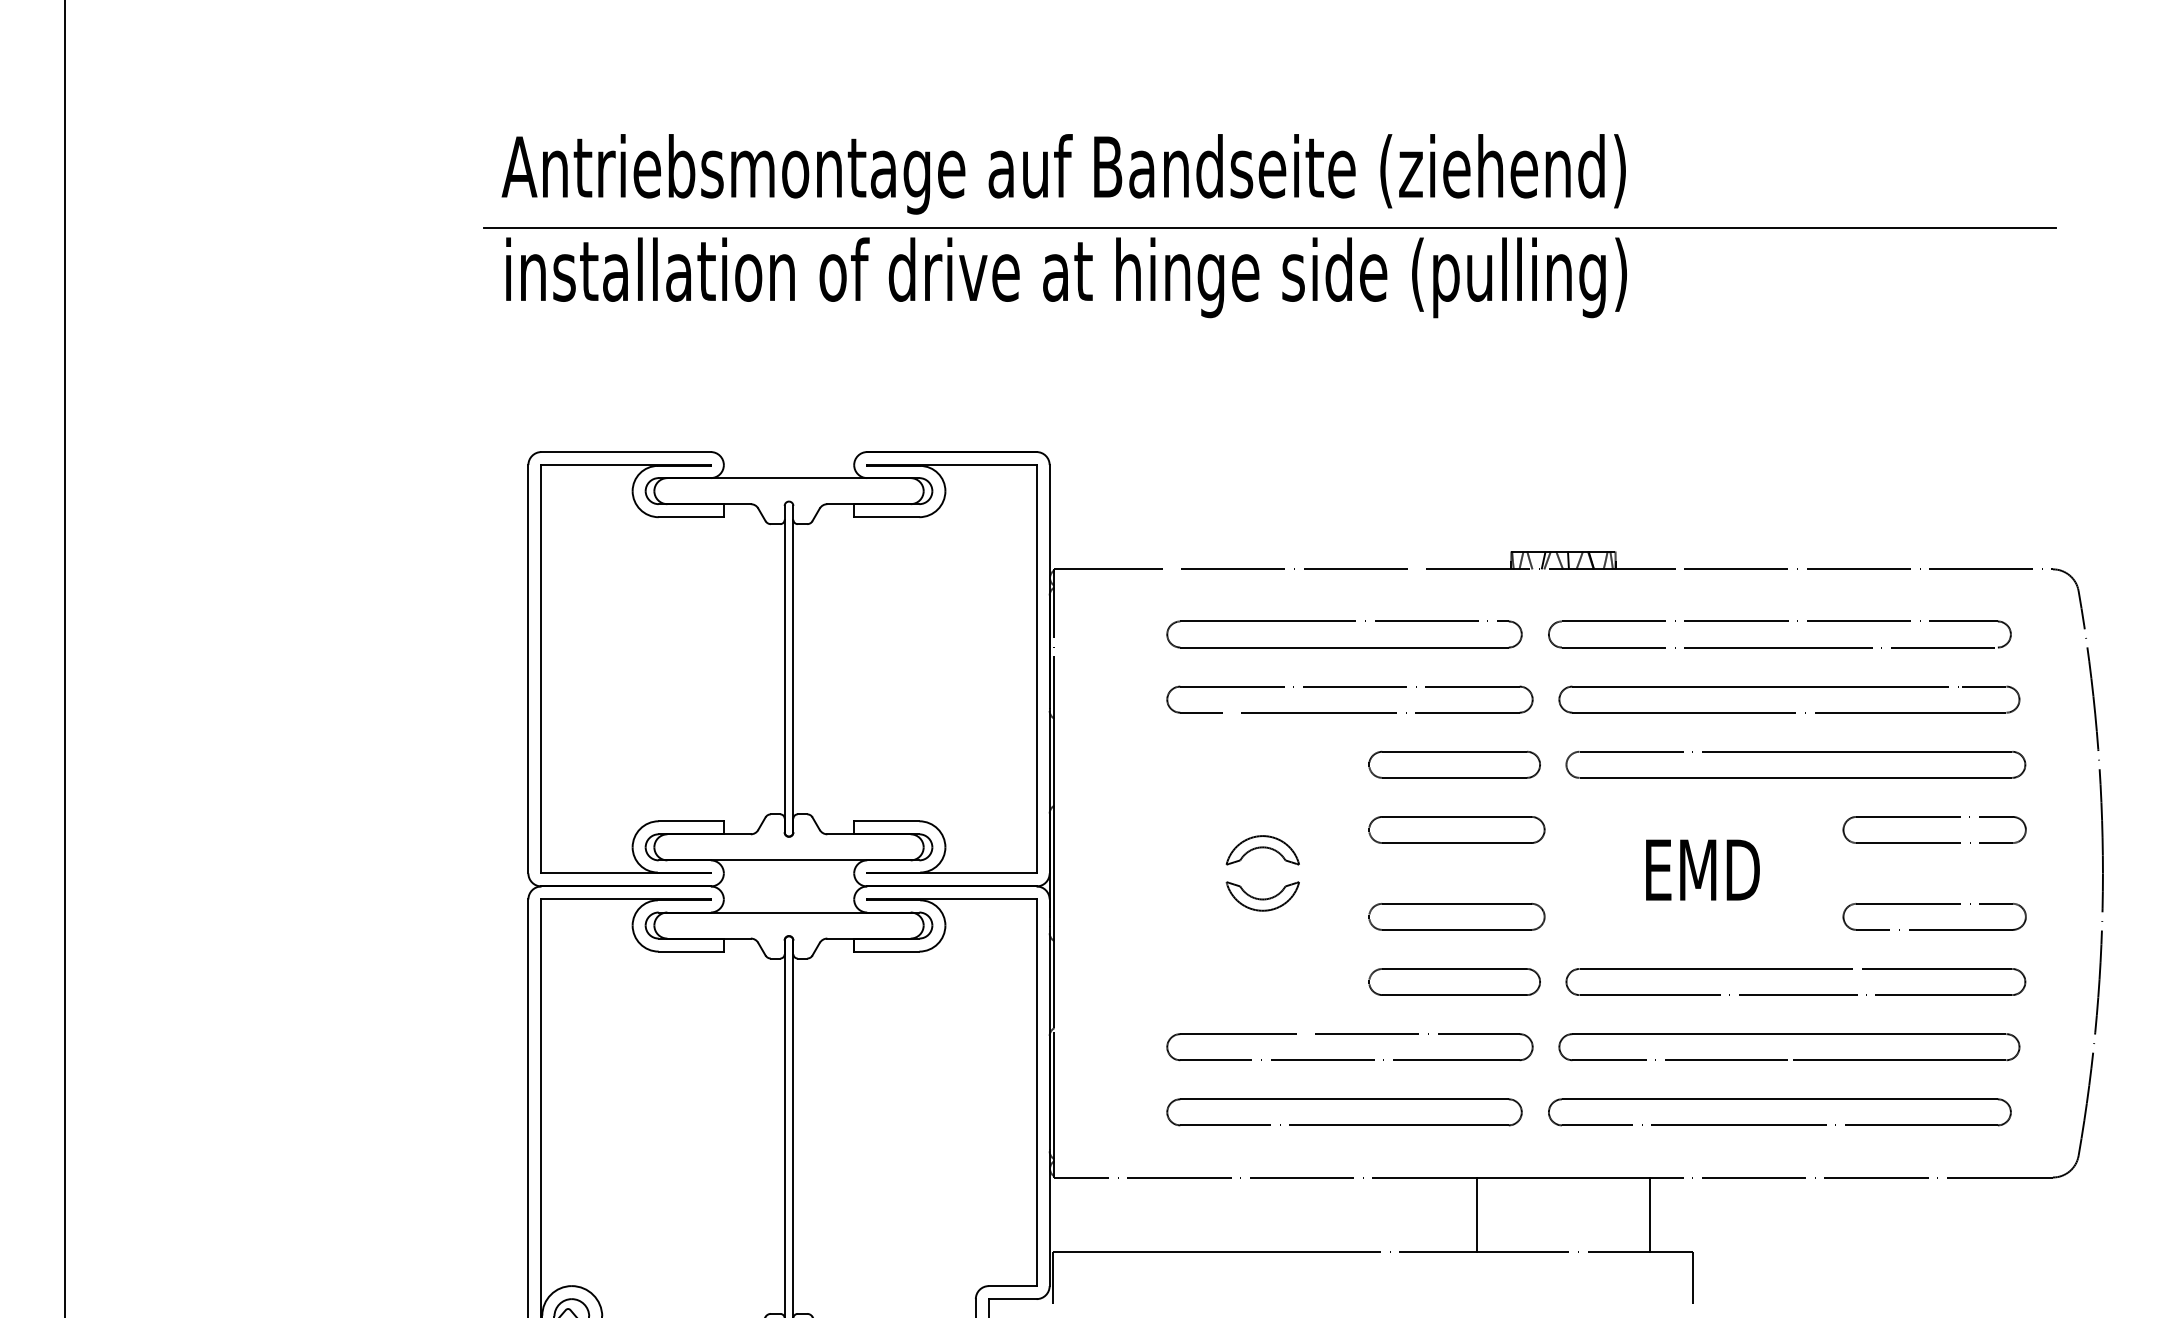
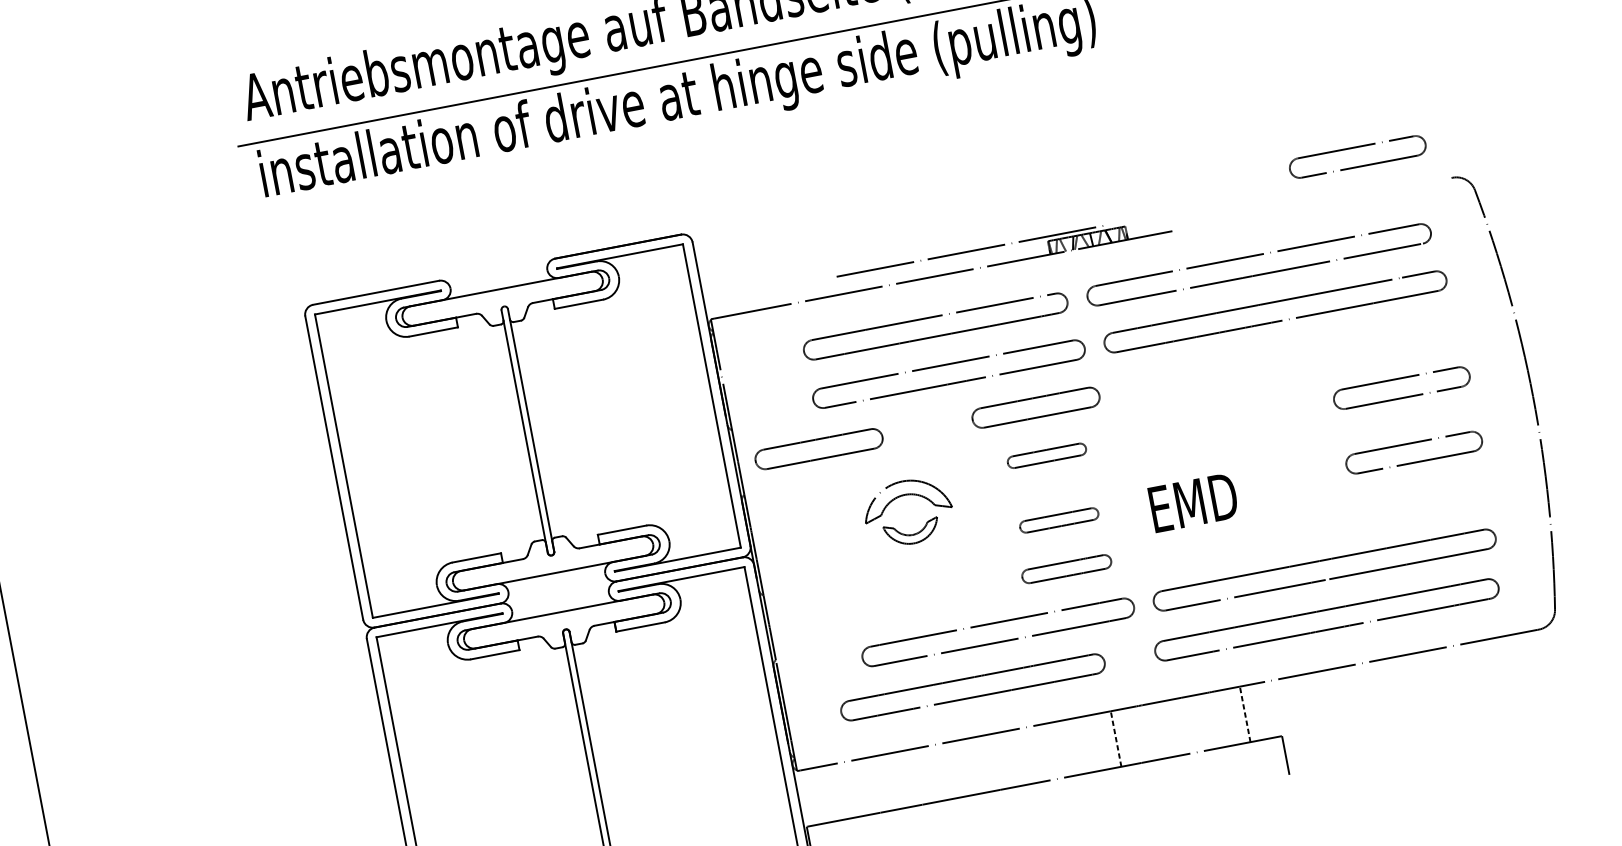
part: (1934, 506) -> (1355, 147), added
line: (1863, 568) -> (969, 250), moved
part: (1795, 752) -> (1287, 350), removed
part: (1162, 764) -> (818, 448), added
part: (1456, 829) -> (1046, 455), size x0.6
part: (1262, 850) -> (905, 498), size x1.6
text: (1702, 869) -> (1193, 502), moved
part: (1456, 916) -> (1058, 520), size x0.6
part: (1795, 969) -> (1318, 511), removed
part: (1454, 981) -> (1066, 568), size x0.7
part: (1344, 1124) -> (974, 696), moved
line: (1476, 1214) -> (1115, 738), solid -> dashed
line: (1650, 1214) -> (1245, 714), solid -> dashed

